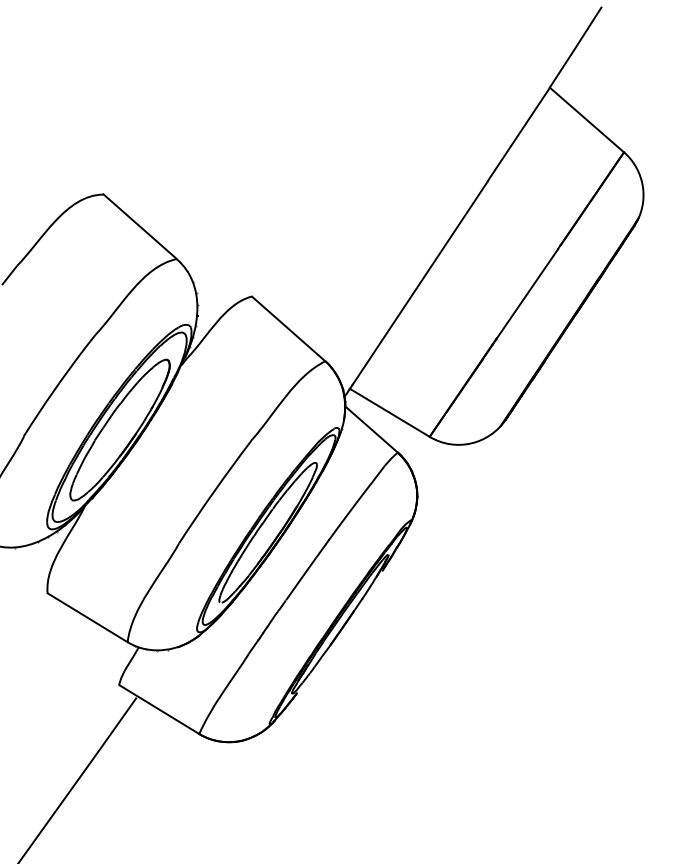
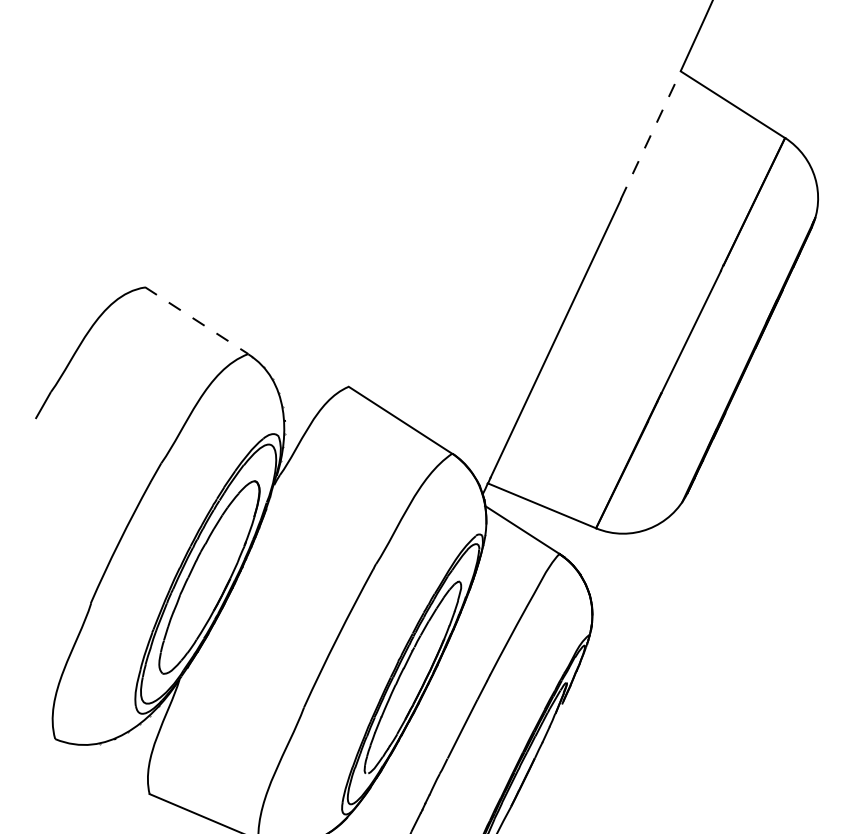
line: (519, 134) -> (651, 135), solid -> dashed
line: (140, 226) -> (197, 320), solid -> dashed

